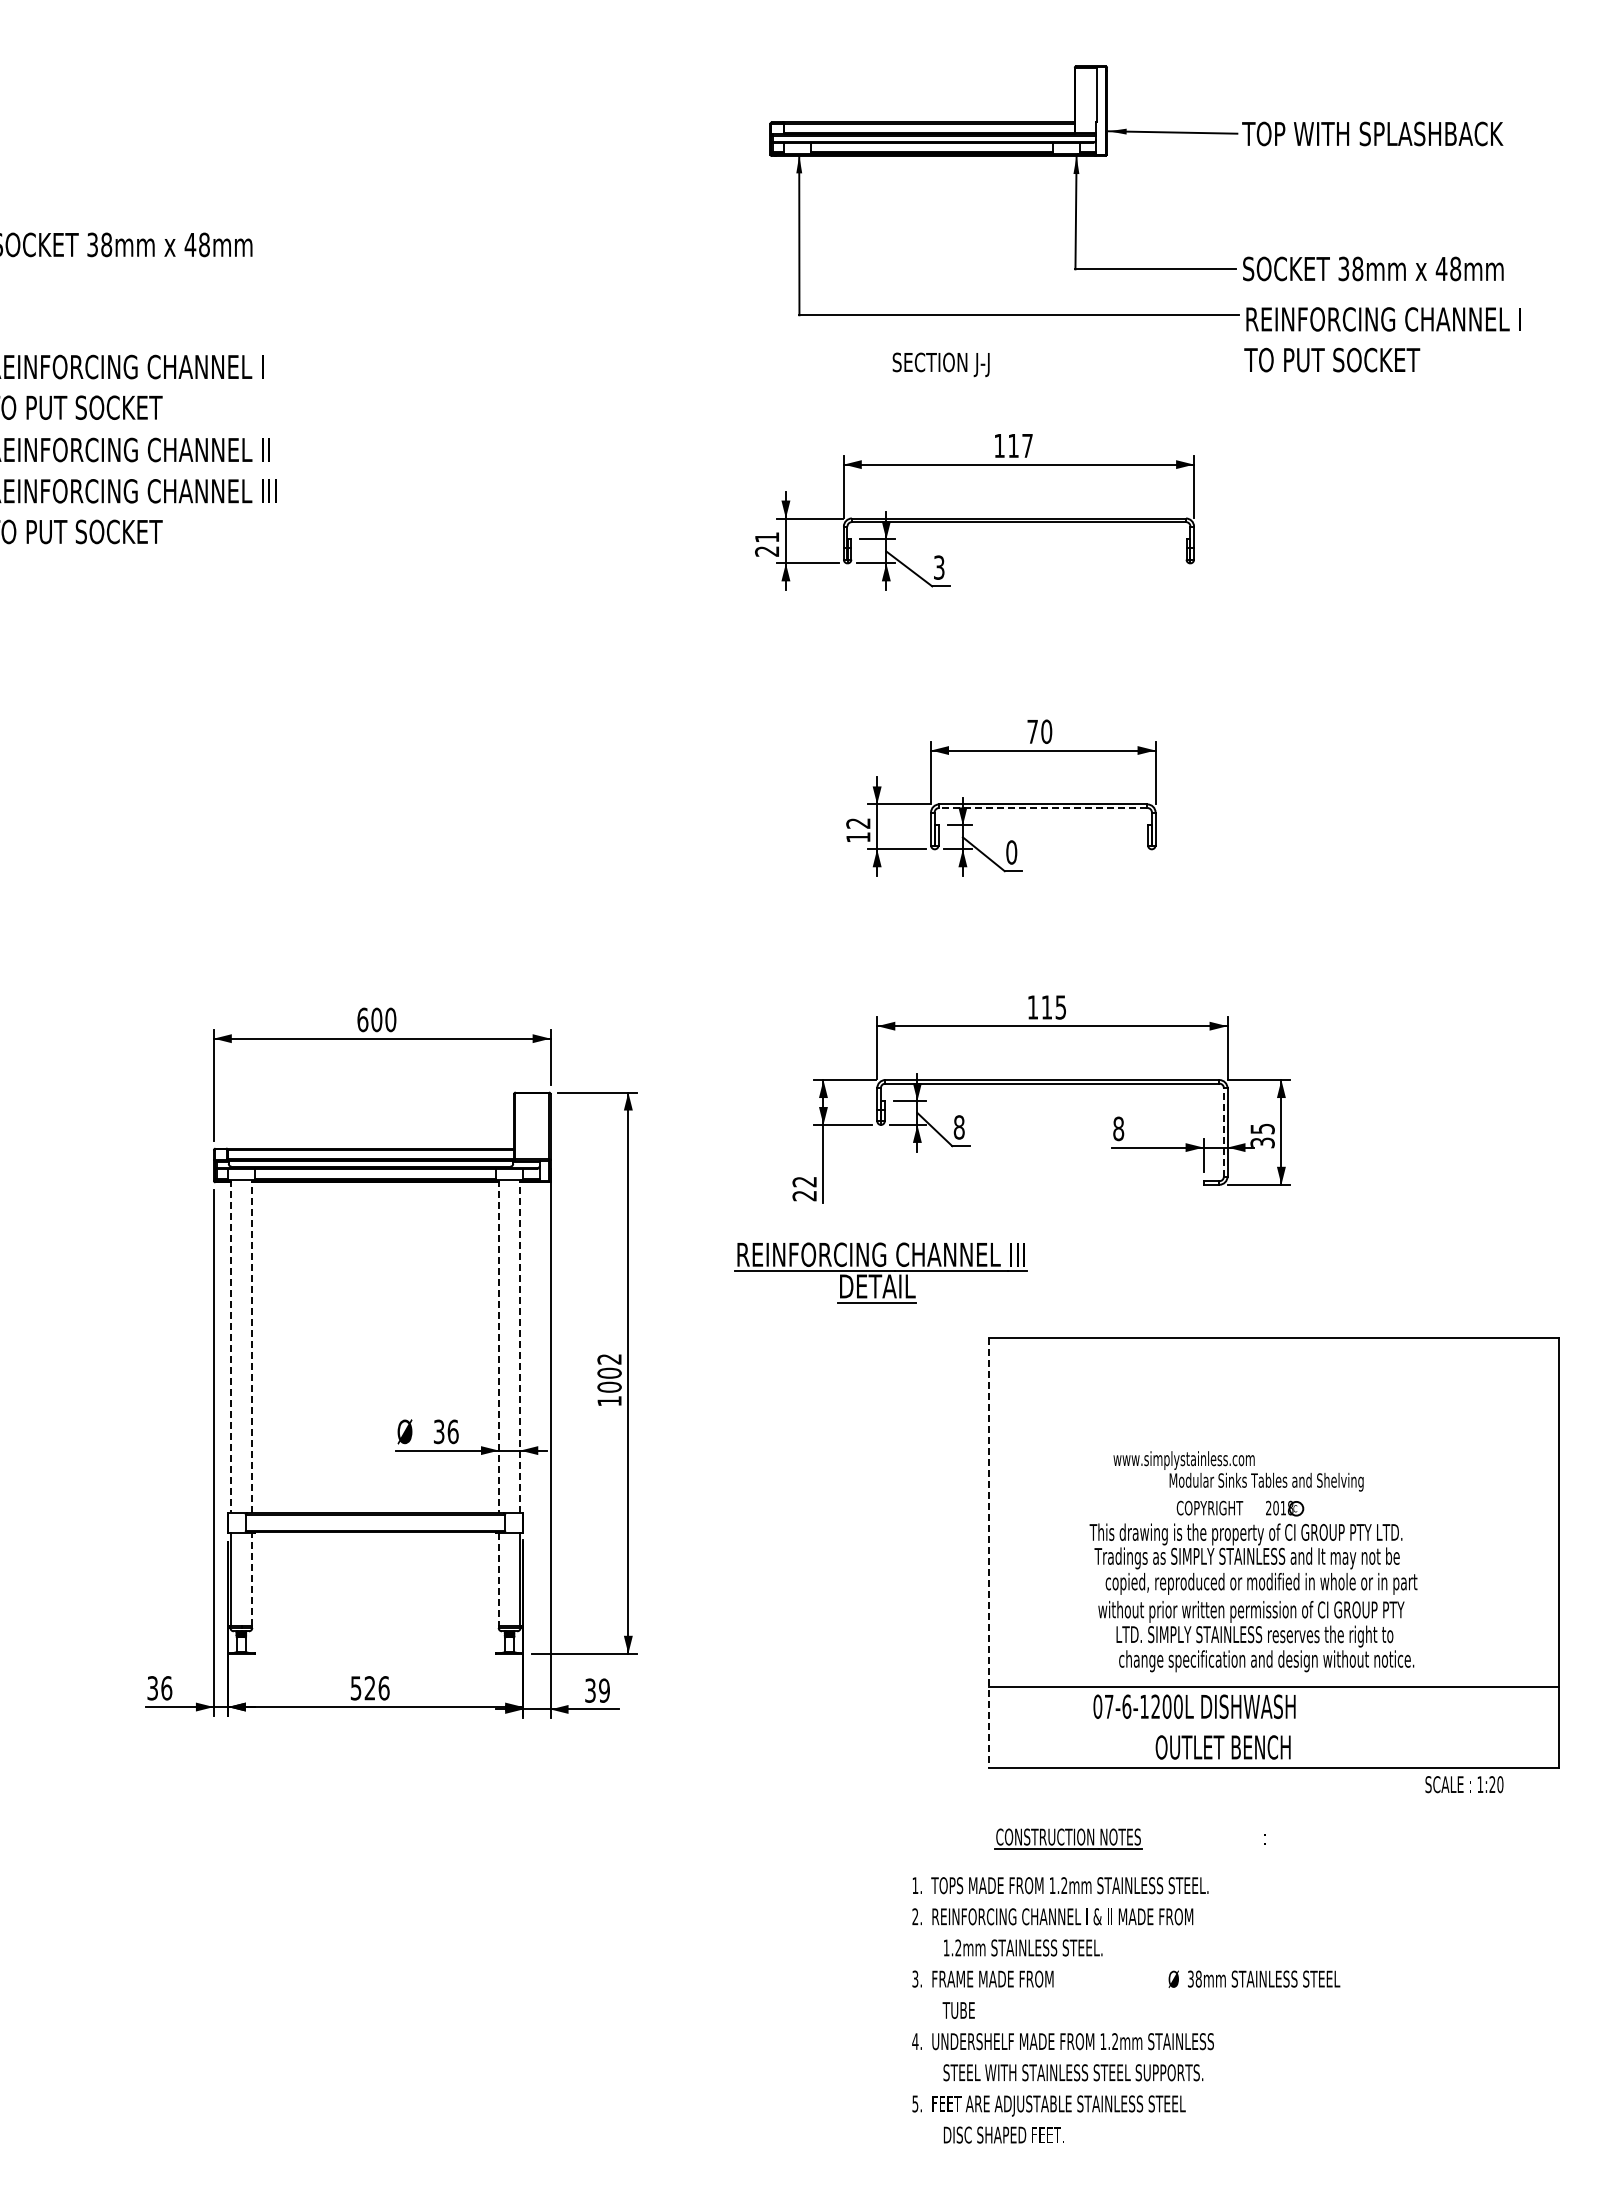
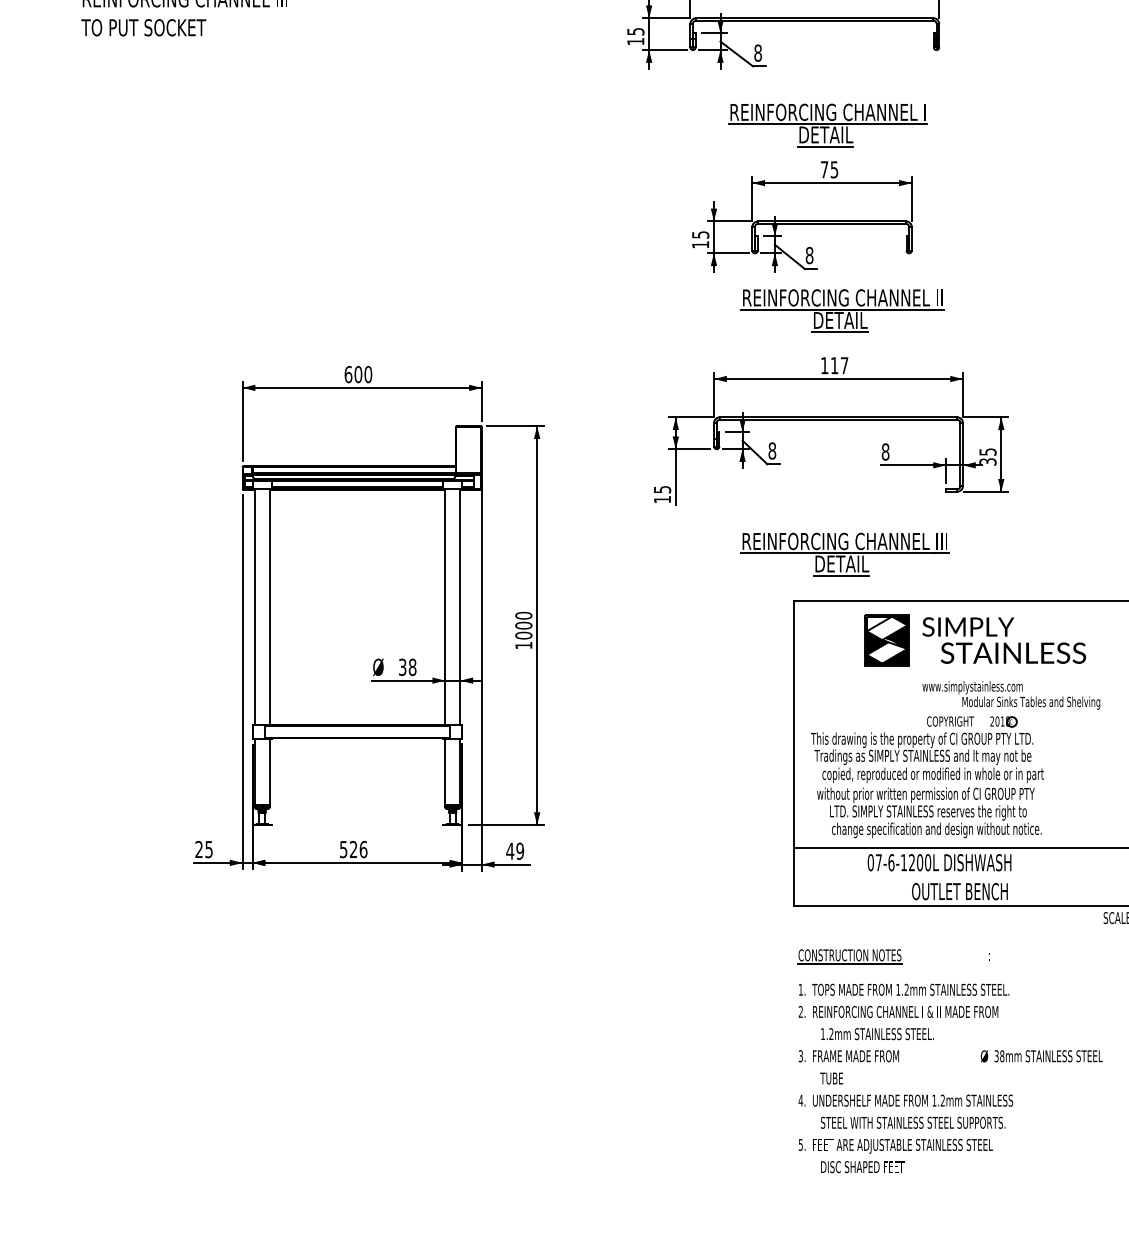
text: (767, 544) -> (636, 36), 21 -> 15
text: (938, 567) -> (757, 53), 3 -> 8
part: (1037, 668) -> (827, 124), added
text: (1046, 731) -> (834, 169), 70 -> 75
line: (1042, 808) -> (831, 224), dashed -> solid
text: (858, 823) -> (700, 234), 12 -> 15
text: (1011, 852) -> (809, 255), 0 -> 8
part: (1058, 929) -> (842, 310), added
text: (1060, 1007) -> (844, 365), 115 -> 117
line: (1223, 1131) -> (960, 453), dashed -> solid
text: (804, 1188) -> (662, 494), 22 -> 15
part: (880, 1272) -> (844, 554), moved
line: (230, 1346) -> (254, 606), dashed -> solid
line: (252, 1346) -> (270, 606), dashed -> solid
line: (498, 1346) -> (444, 606), dashed -> solid
line: (520, 1346) -> (460, 606), dashed -> solid
text: (609, 1358) -> (523, 615), 1002 -> 1000
part: (1244, 1393) -> (975, 640), added
text: (452, 1431) -> (412, 667), 36 -> 38
text: (1238, 1471) -> (1011, 695), moved
line: (989, 1553) -> (793, 753), dashed -> solid
line: (252, 1579) -> (270, 772), dashed -> solid
line: (498, 1579) -> (444, 772), dashed -> solid
text: (1253, 1597) -> (927, 785), moved
text: (159, 1688) -> (203, 849), 36 -> 25
text: (590, 1690) -> (510, 851), 39 -> 49
text: (1126, 2010) -> (950, 1078), moved

